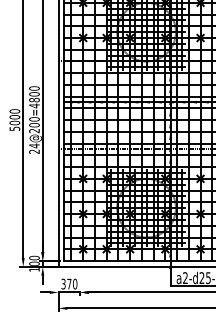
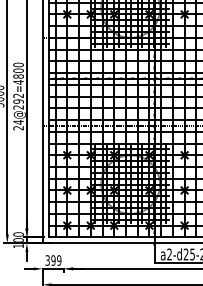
text: (34, 122) -> (18, 98), 24@200=4800 -> 24@292=4800
text: (72, 283) -> (56, 259), 370 -> 399

